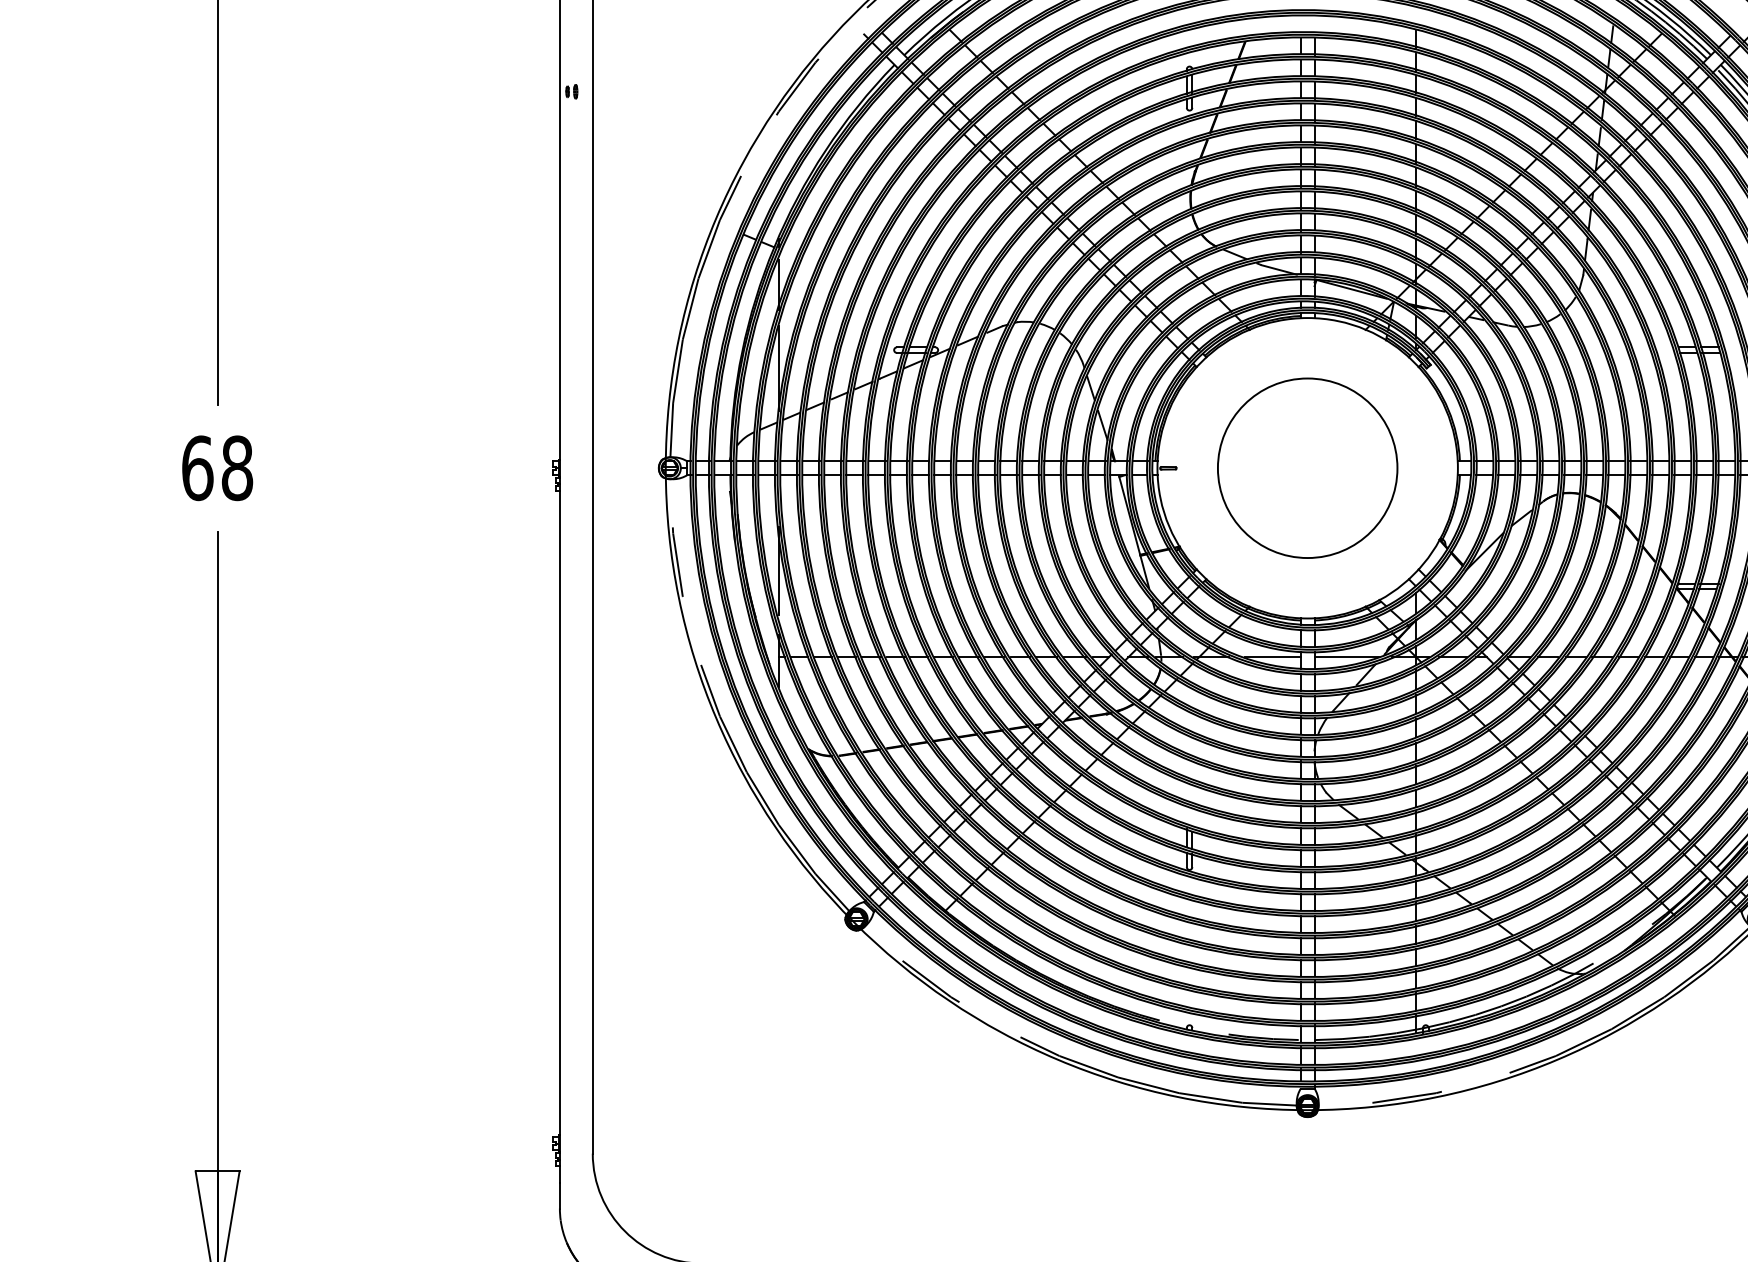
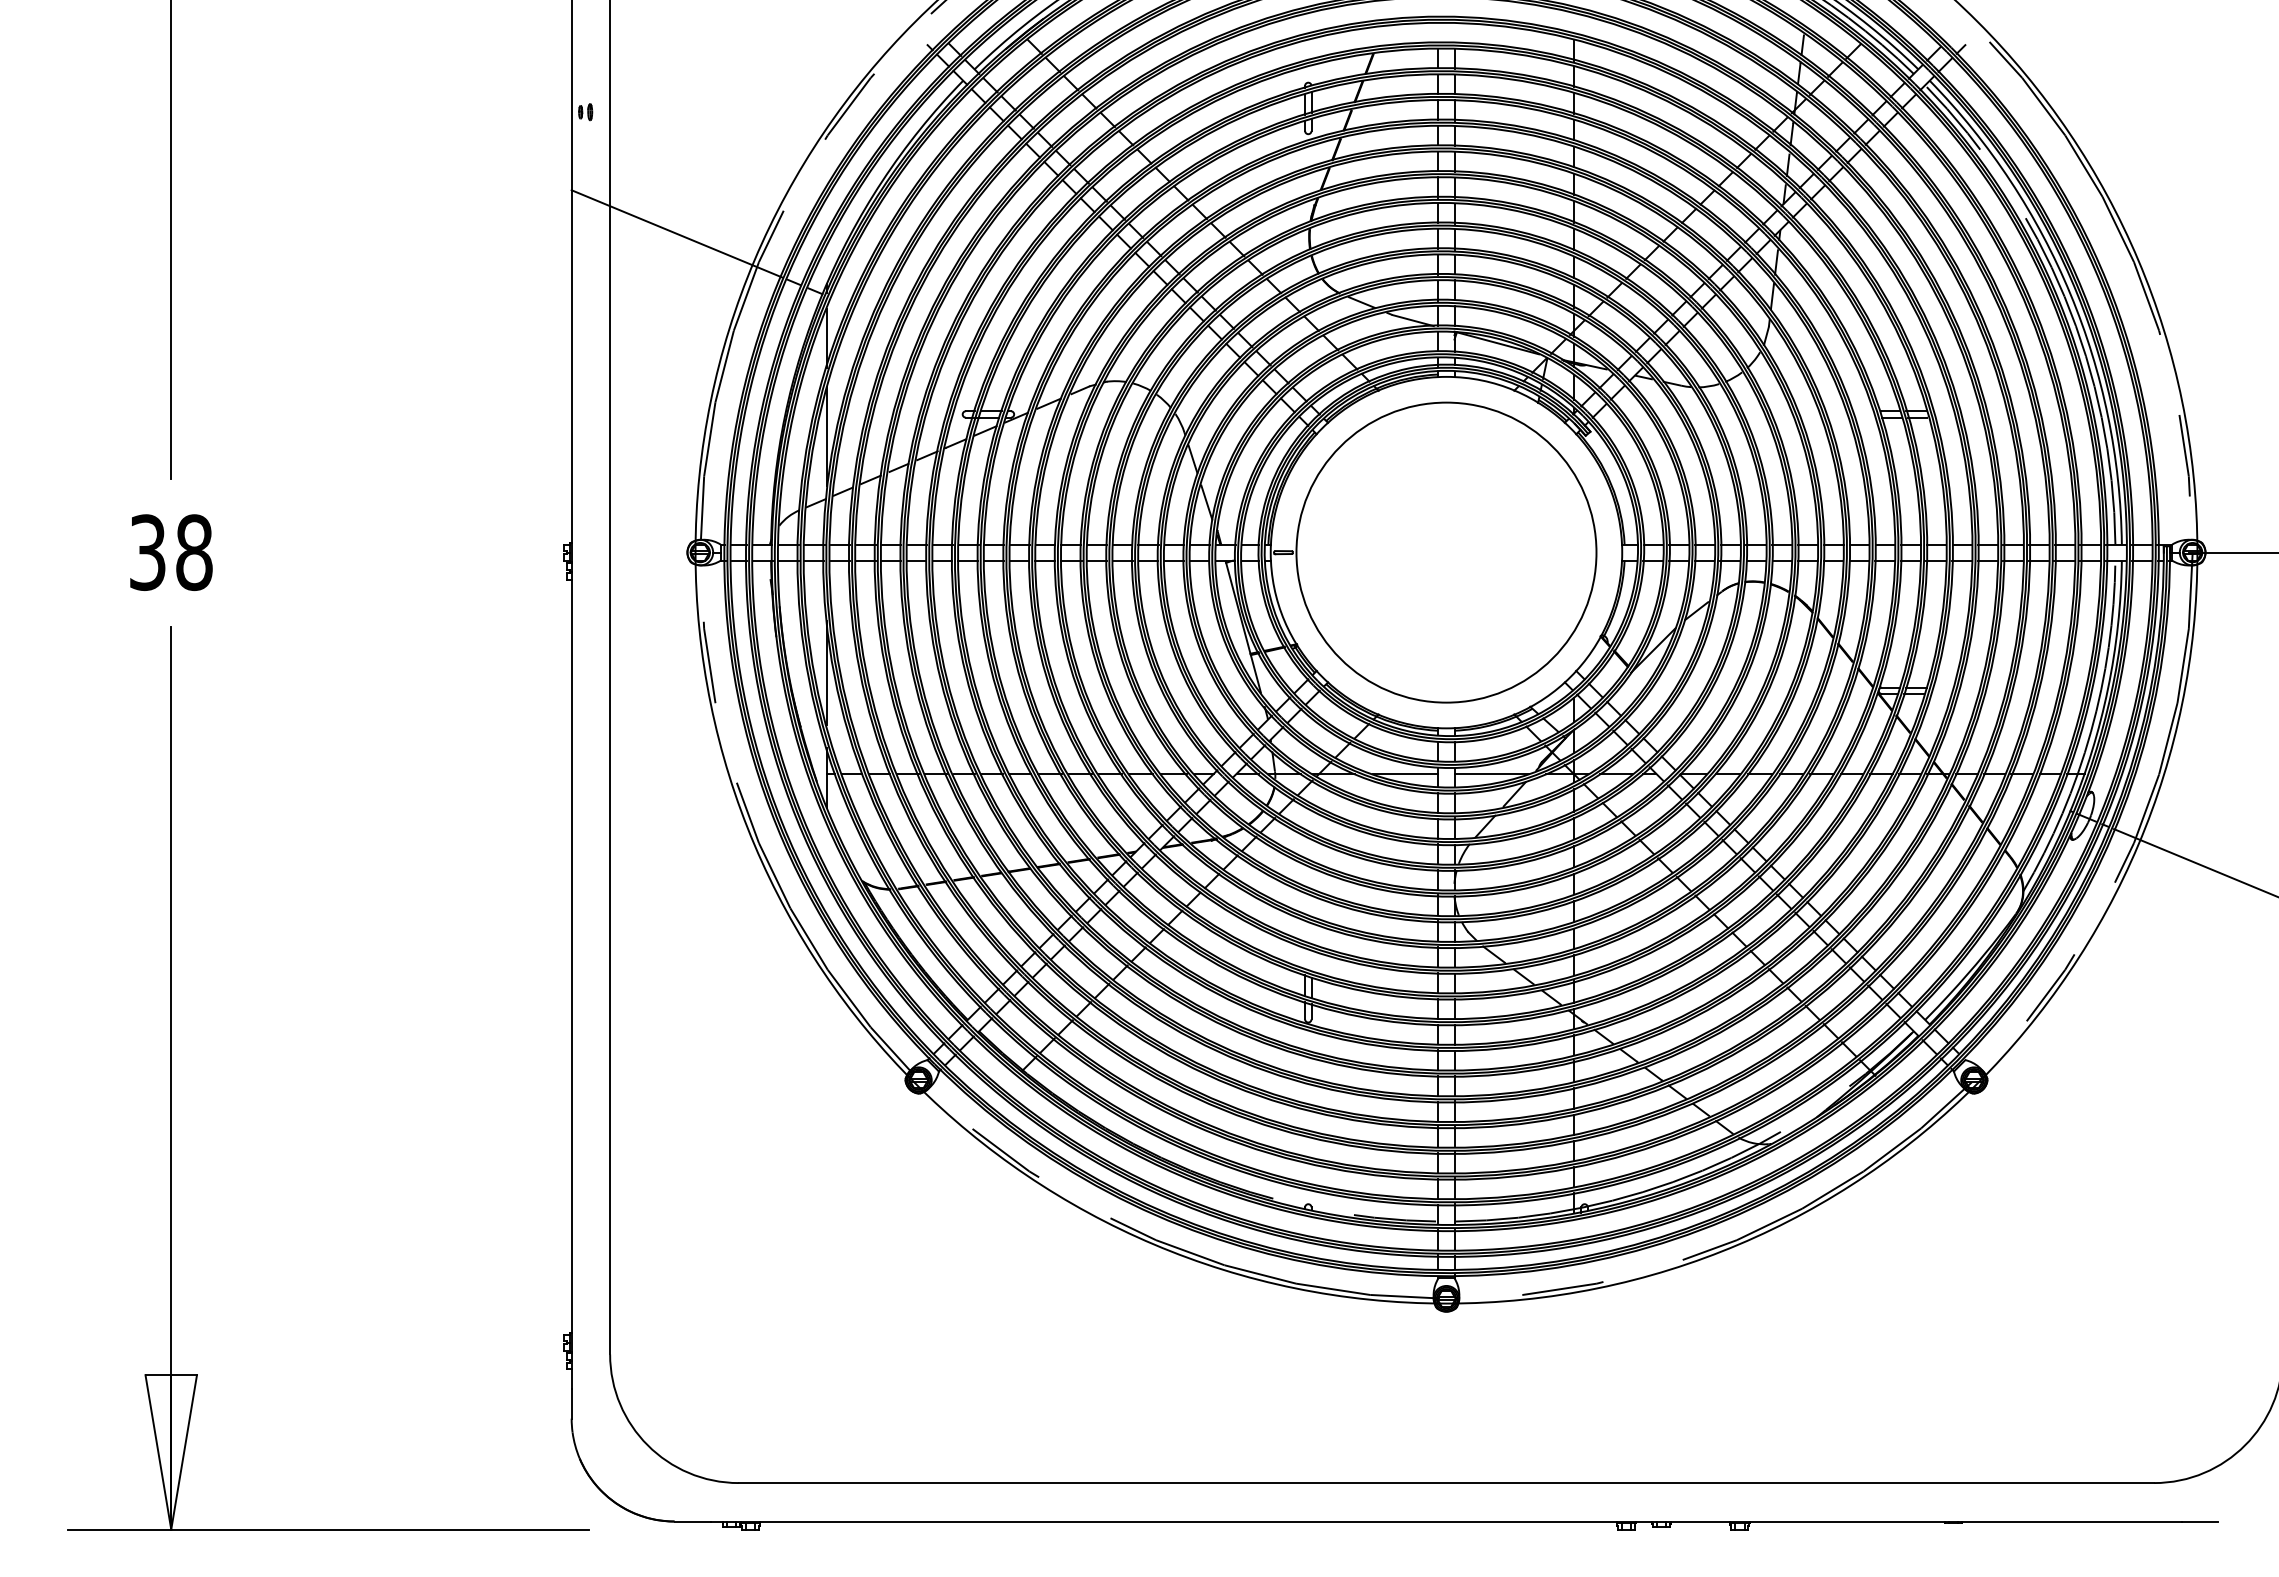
line: (649, 195) -> (676, 233), added
text: (197, 468) -> (147, 552), 68 -> 38
circle: (1307, 468) -> (1446, 552), size x1.43

